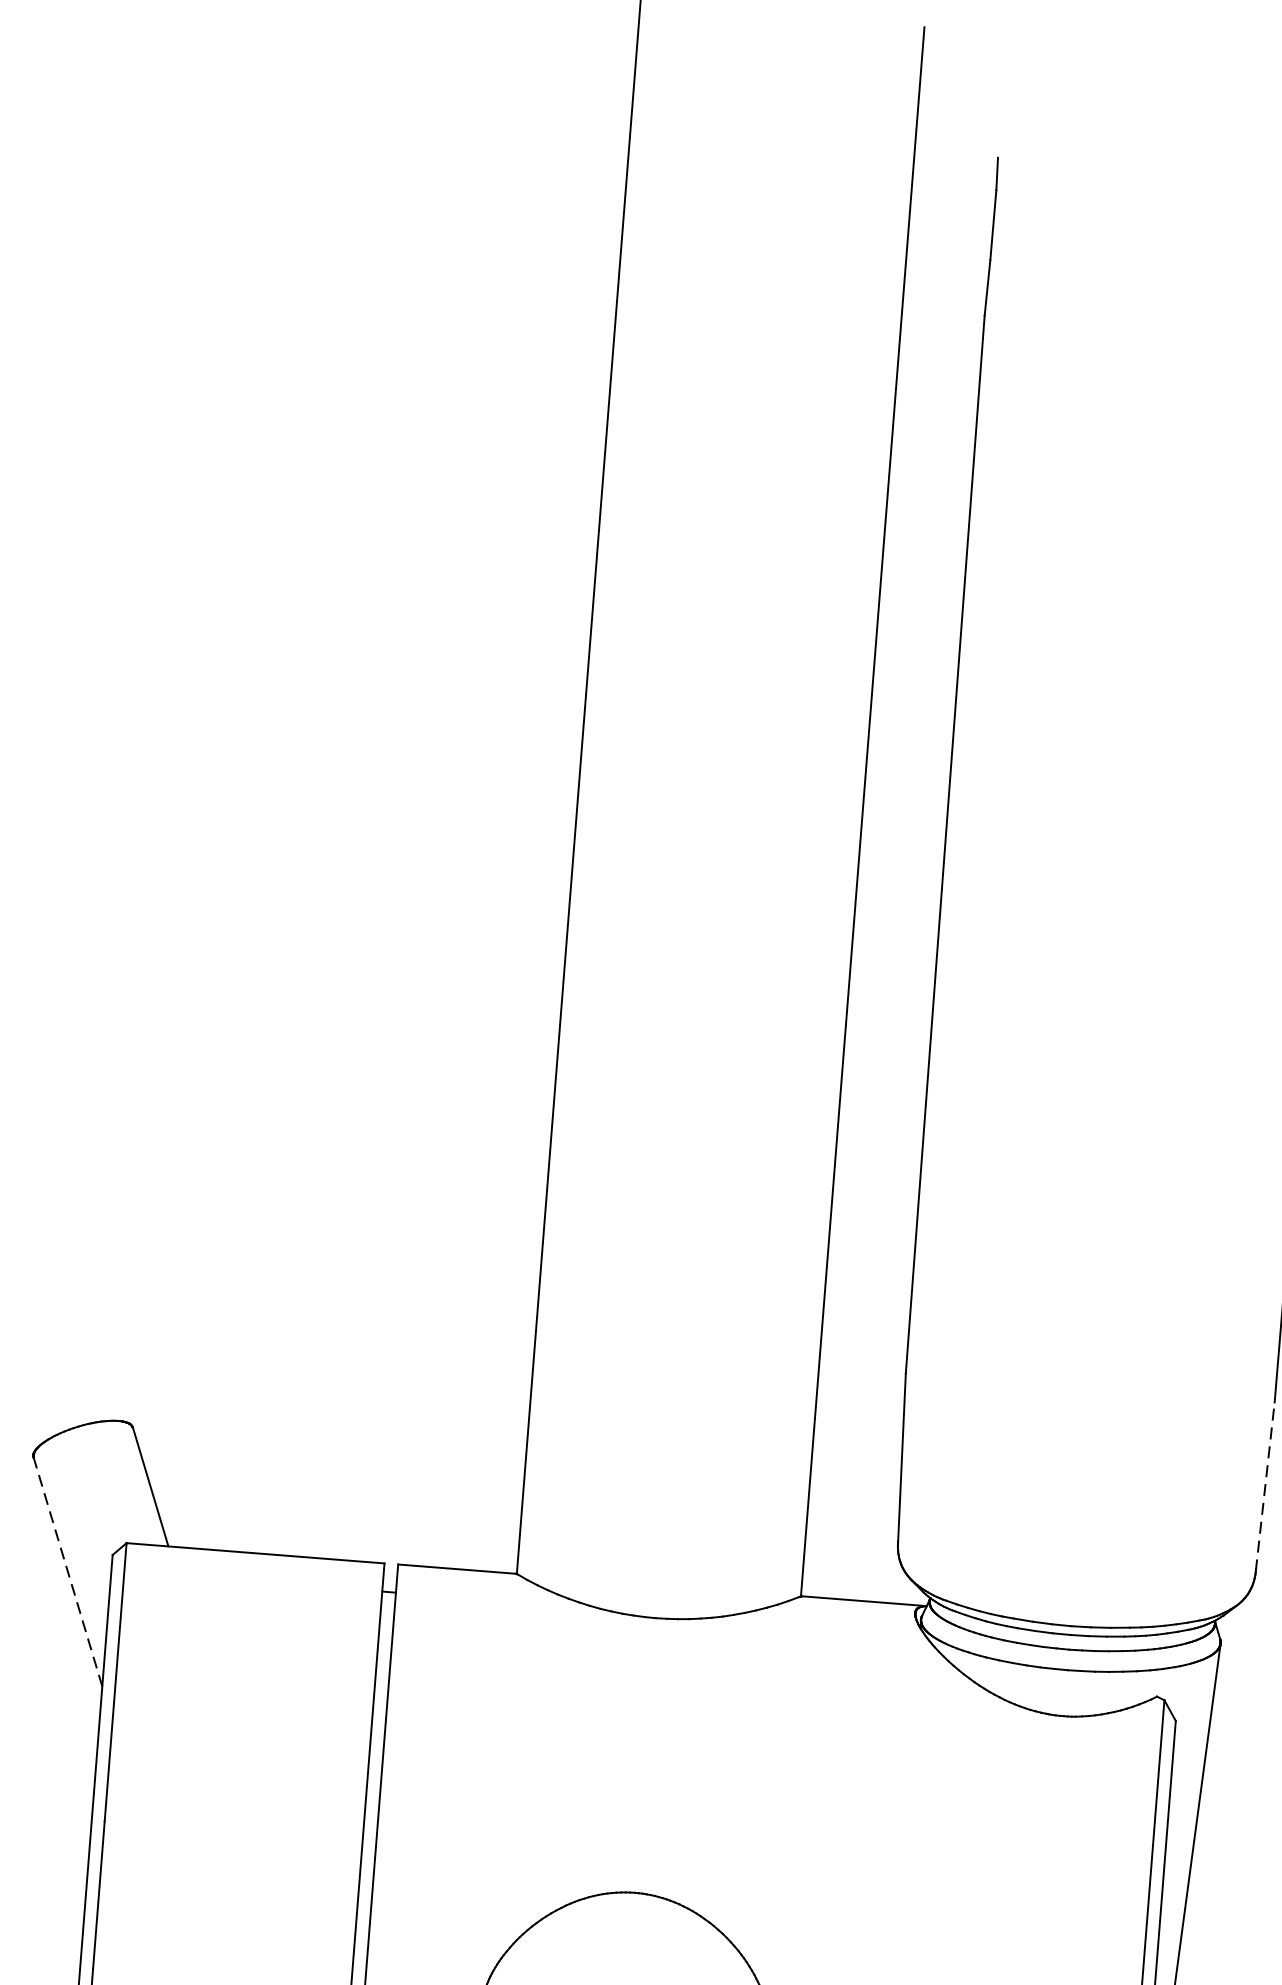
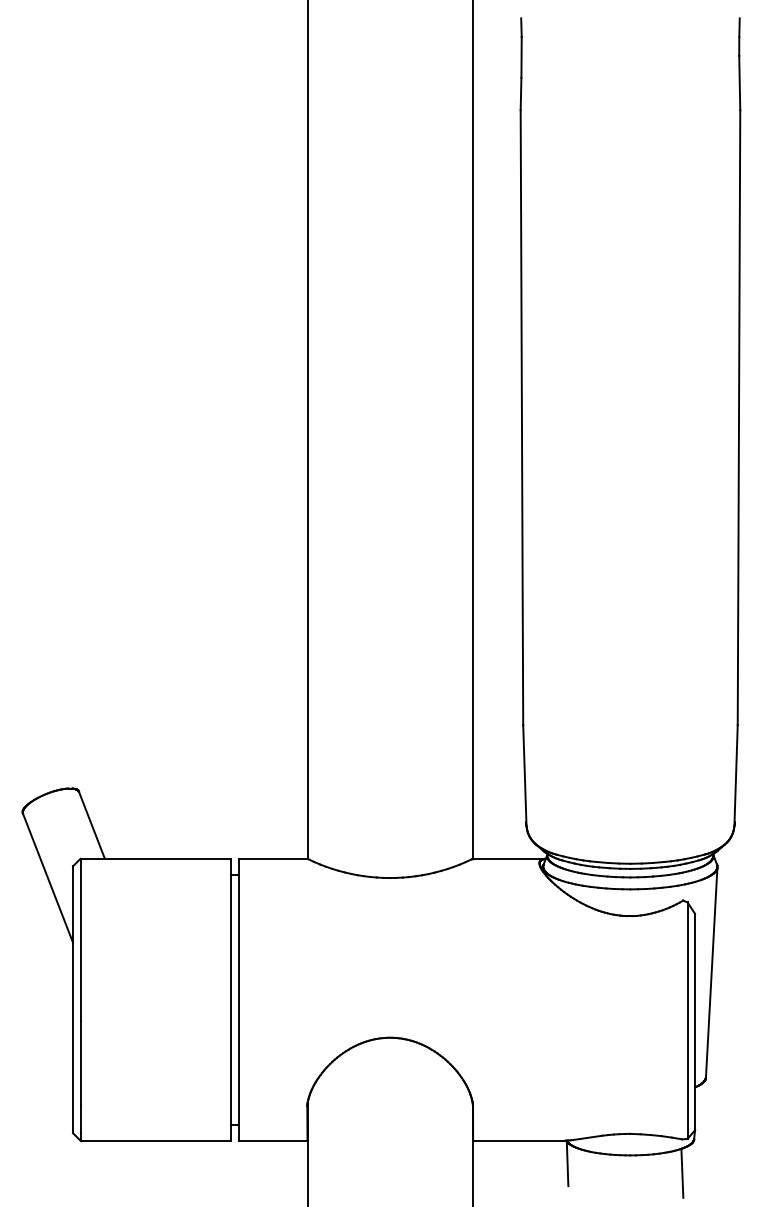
line: (1266, 1485) -> (736, 773), dashed -> solid
line: (67, 1570) -> (47, 877), dashed -> solid

